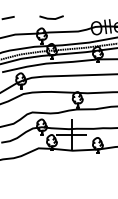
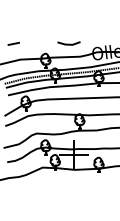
line: (51, 17) -> (68, 43), moved

